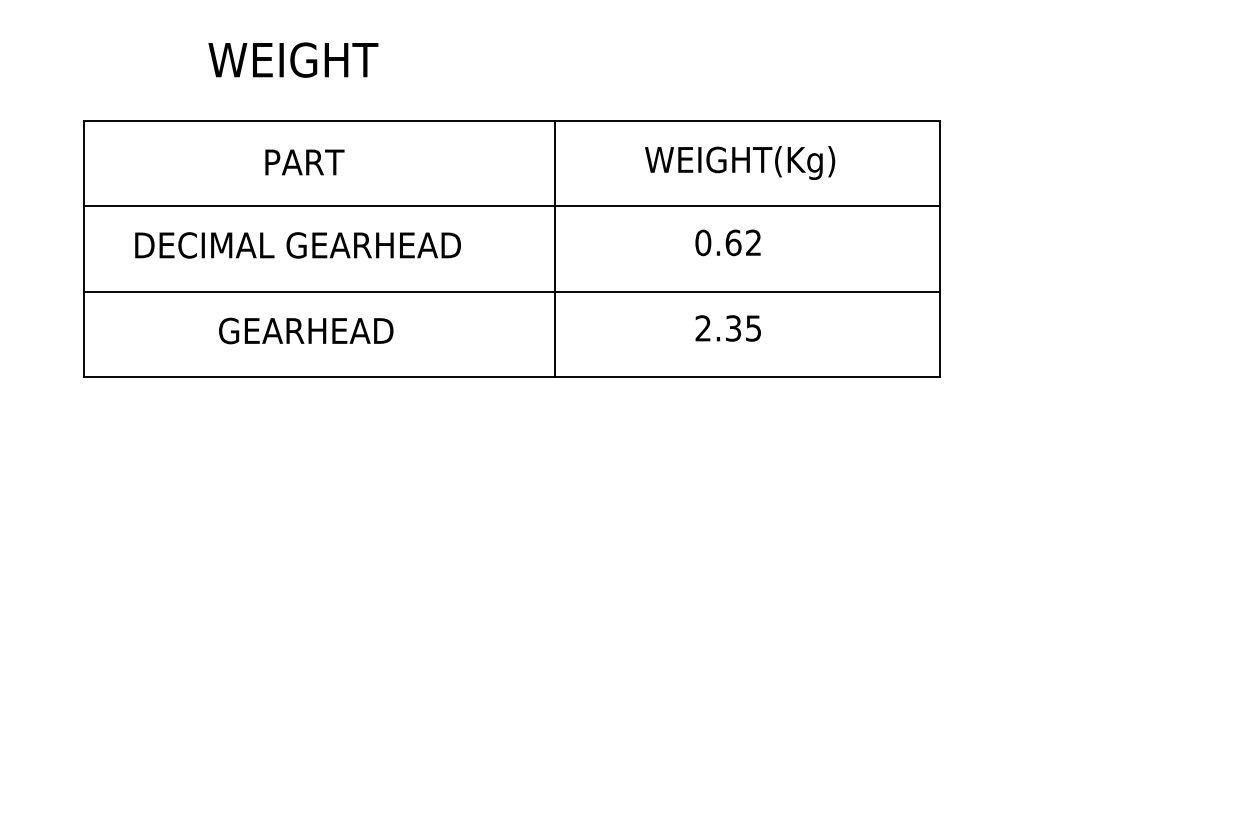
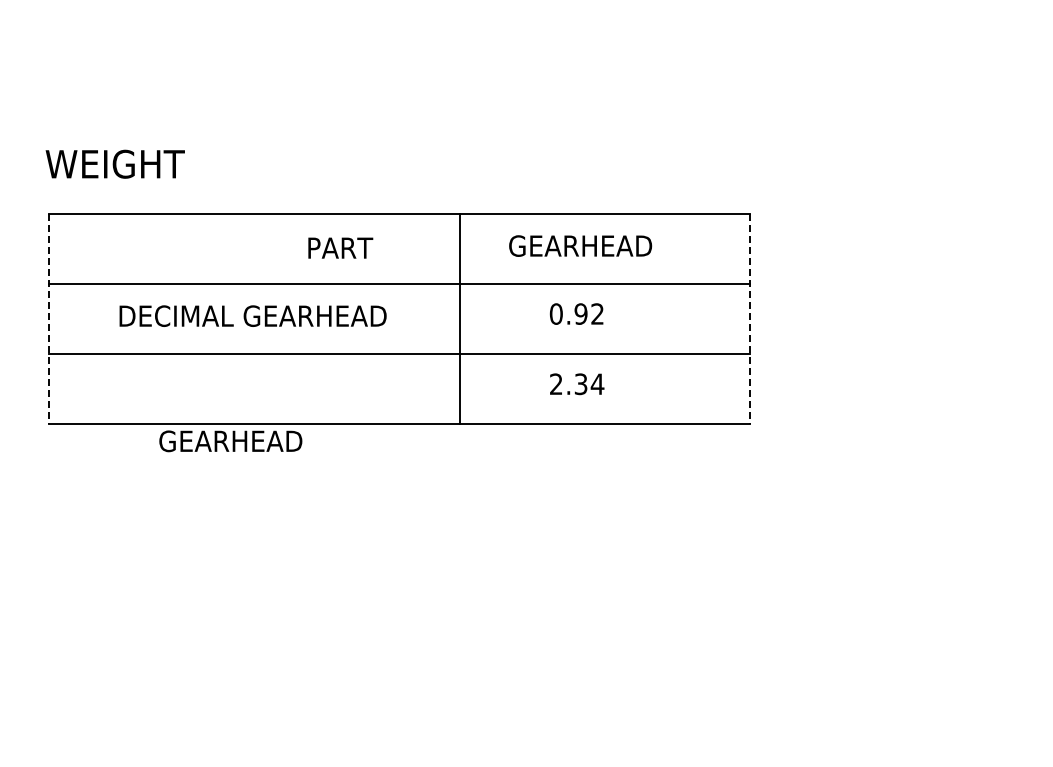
text: (292, 59) -> (114, 163), moved
text: (304, 161) -> (340, 247), moved
text: (740, 162) -> (586, 248), WEIGHT(Kg) -> GEARHEAD
text: (732, 242) -> (580, 313), 0.62 -> 0.92
text: (297, 244) -> (252, 315), moved
line: (554, 248) -> (459, 318), moved
line: (83, 249) -> (48, 319), solid -> dashed
line: (940, 249) -> (750, 319), solid -> dashed
text: (753, 328) -> (597, 384), 2.35 -> 2.34
text: (305, 331) -> (230, 441), moved

